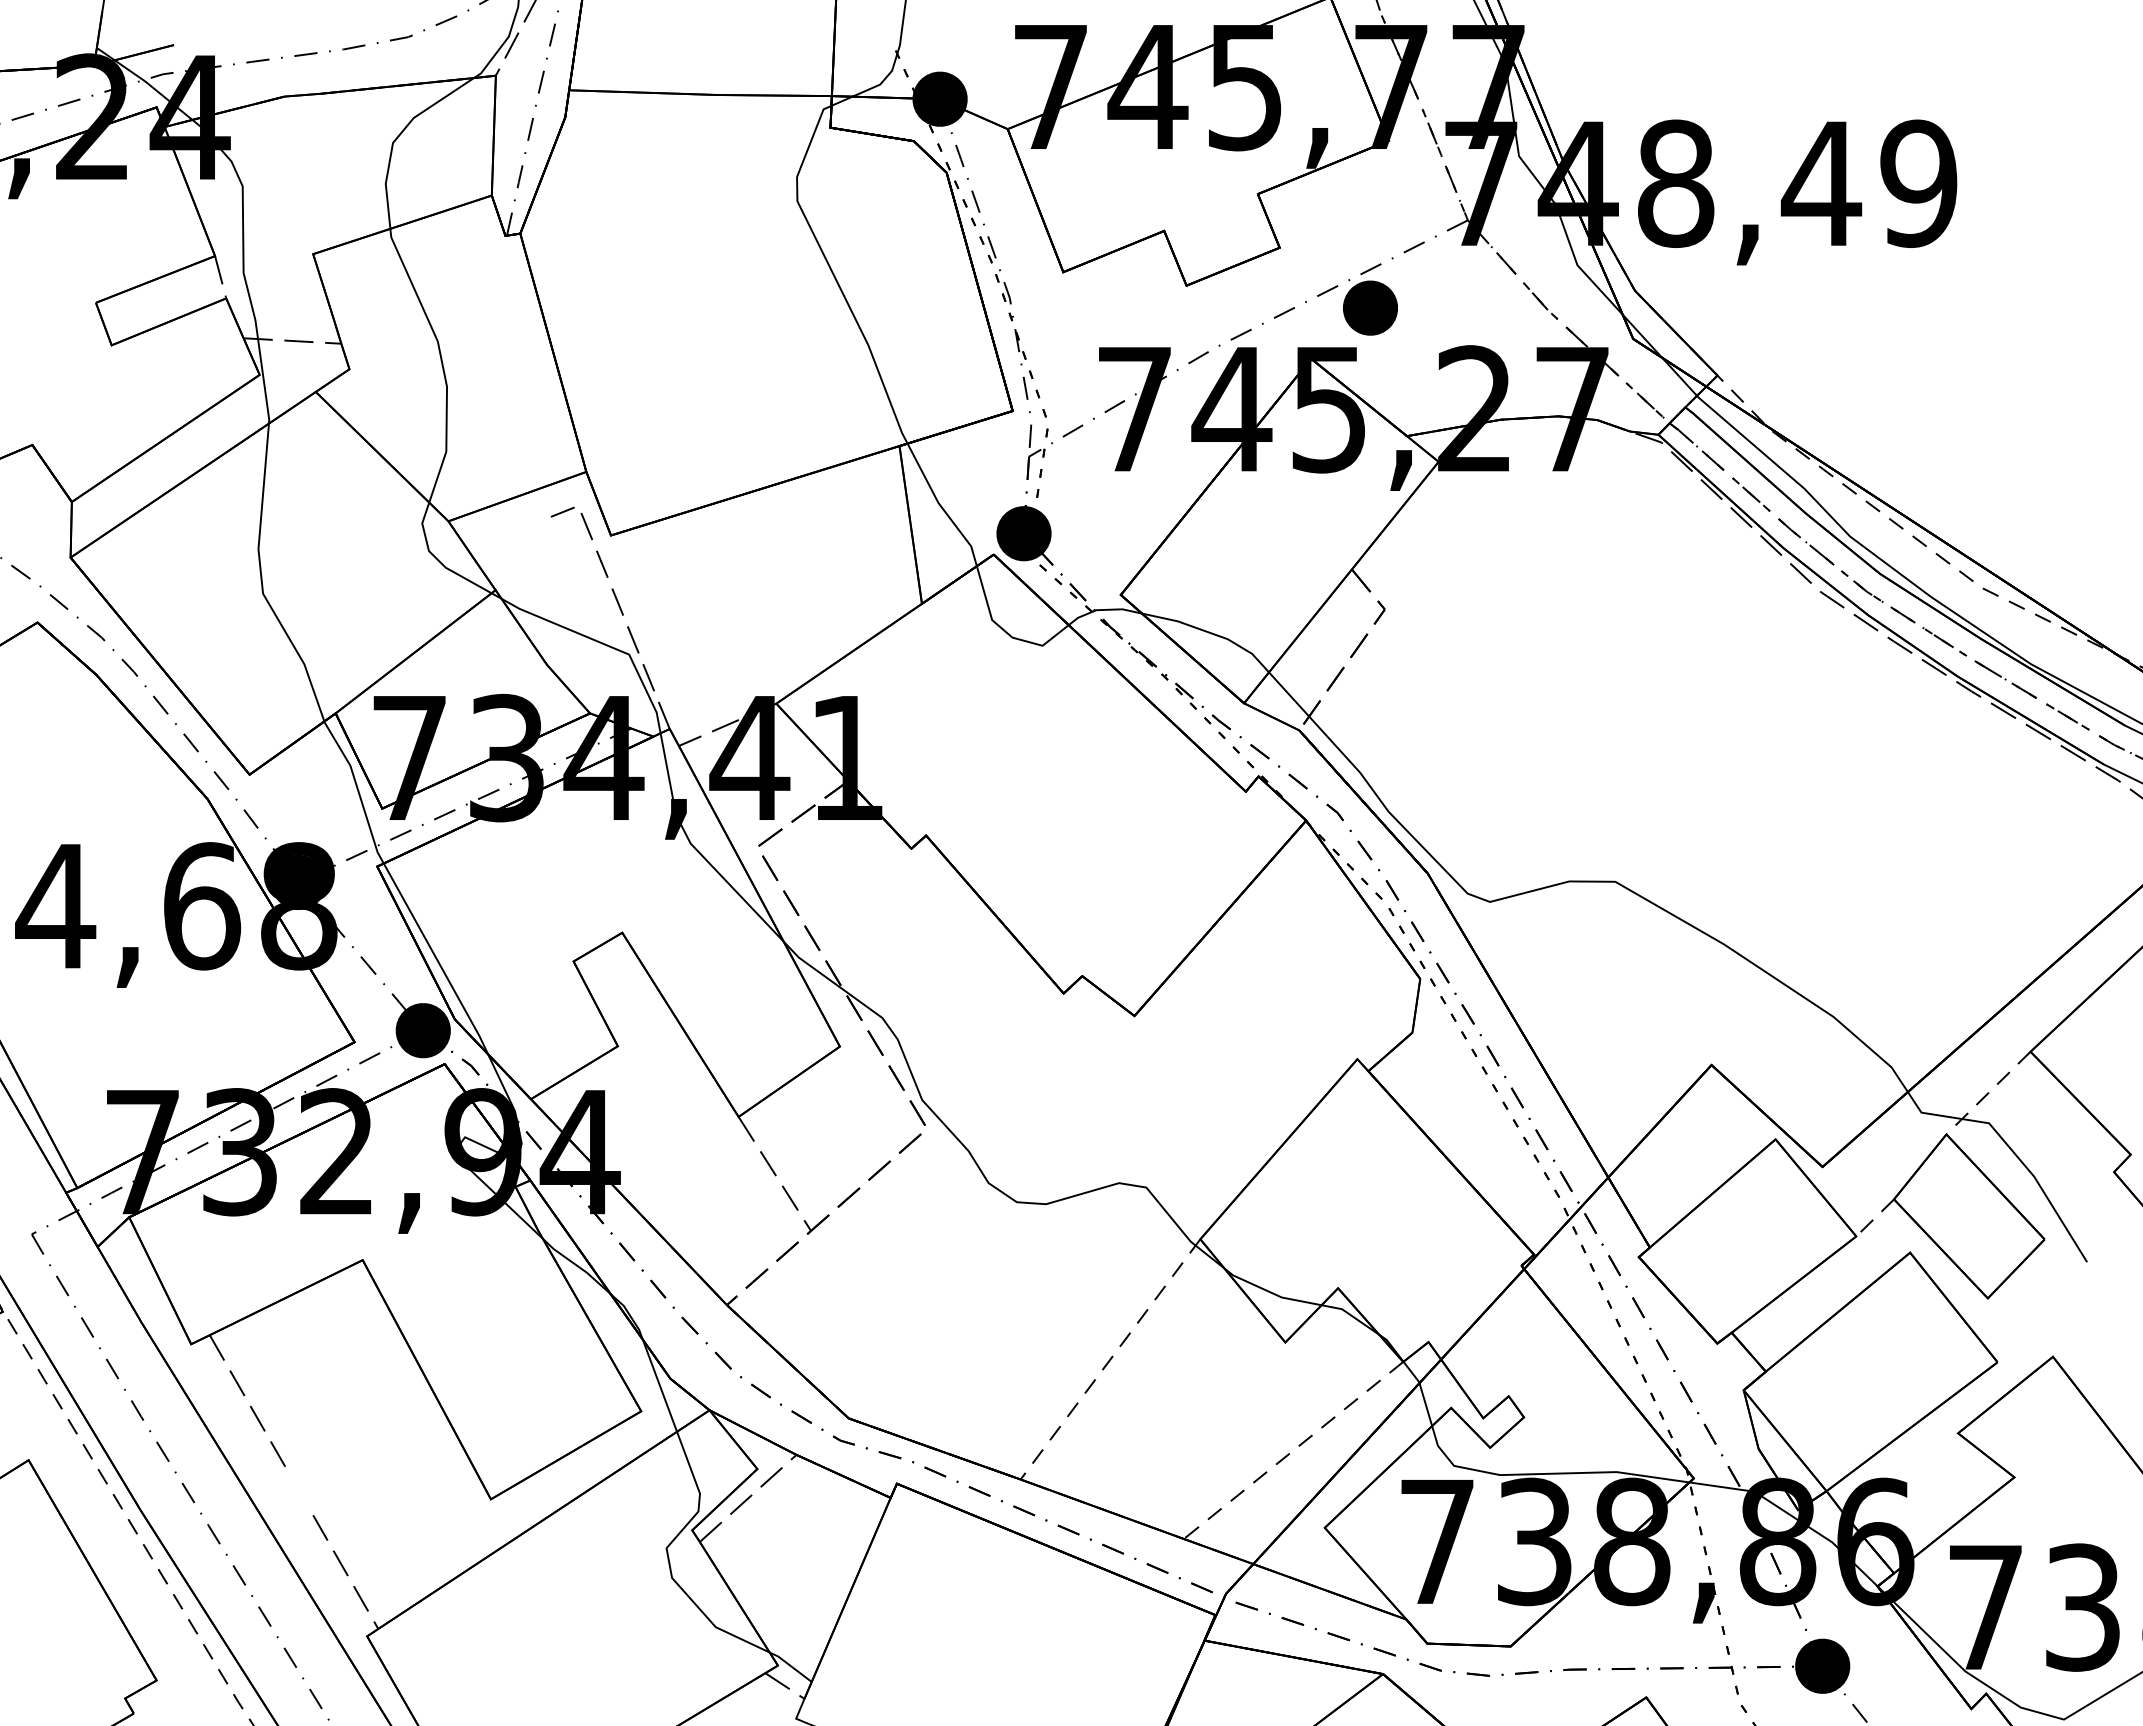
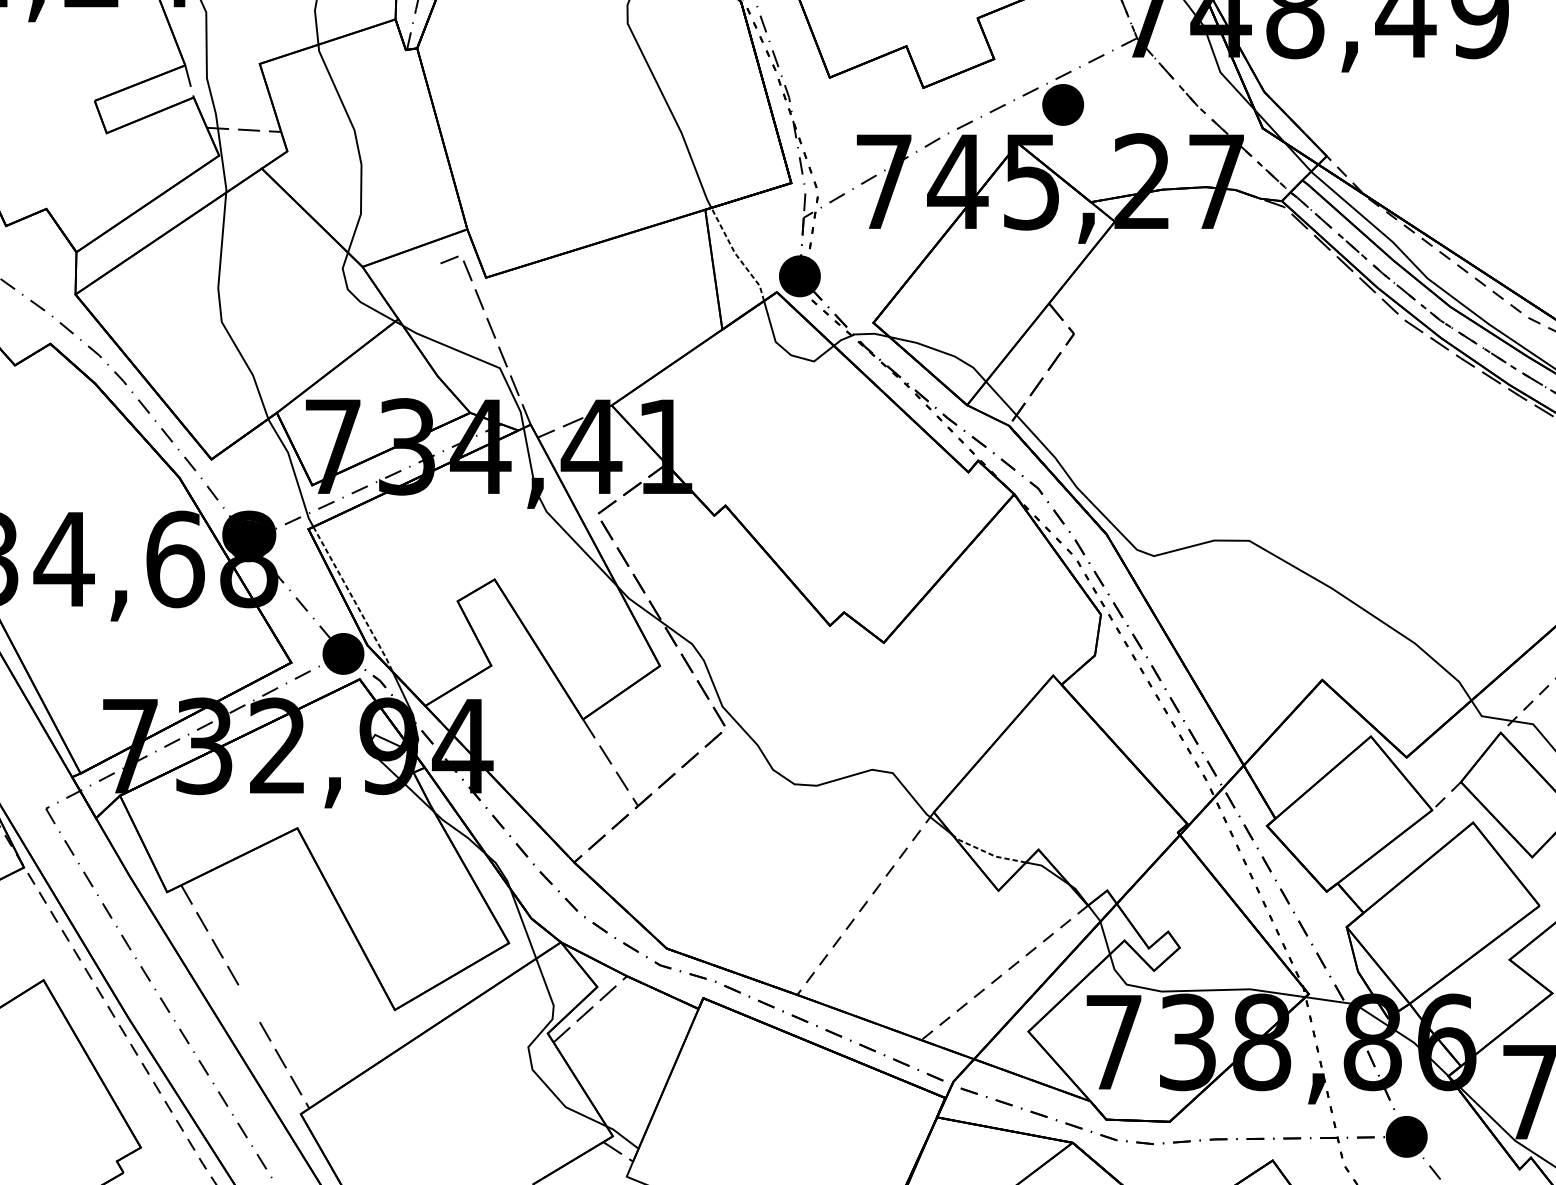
line: (940, 506) -> (736, 255), solid -> dashed
line: (437, 959) -> (354, 599), solid -> dashed
line: (1270, 1292) -> (987, 852), solid -> dashed

